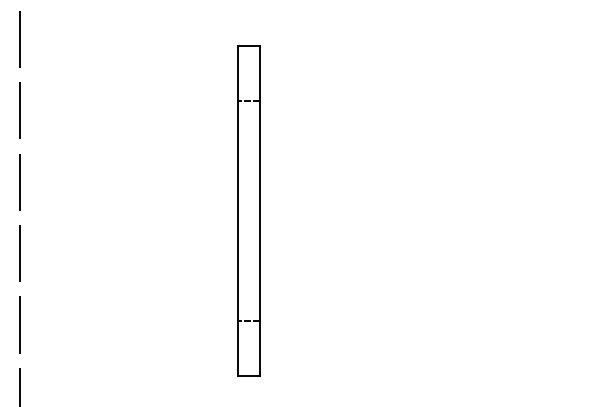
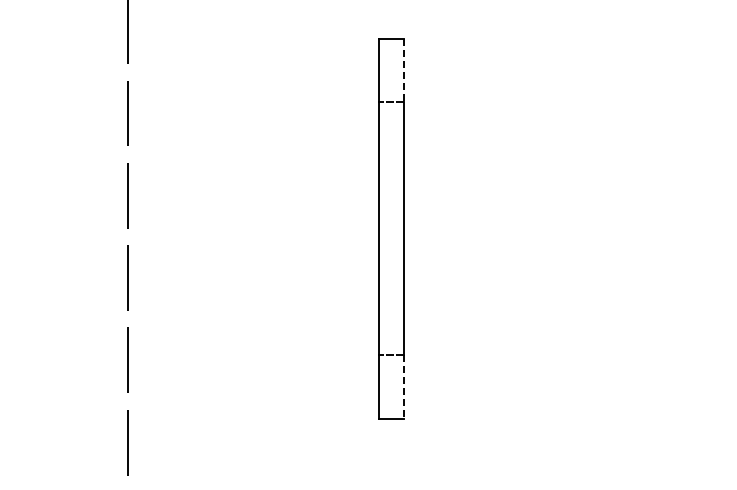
line: (259, 73) -> (404, 70), solid -> dashed
line: (259, 347) -> (404, 386), solid -> dashed

